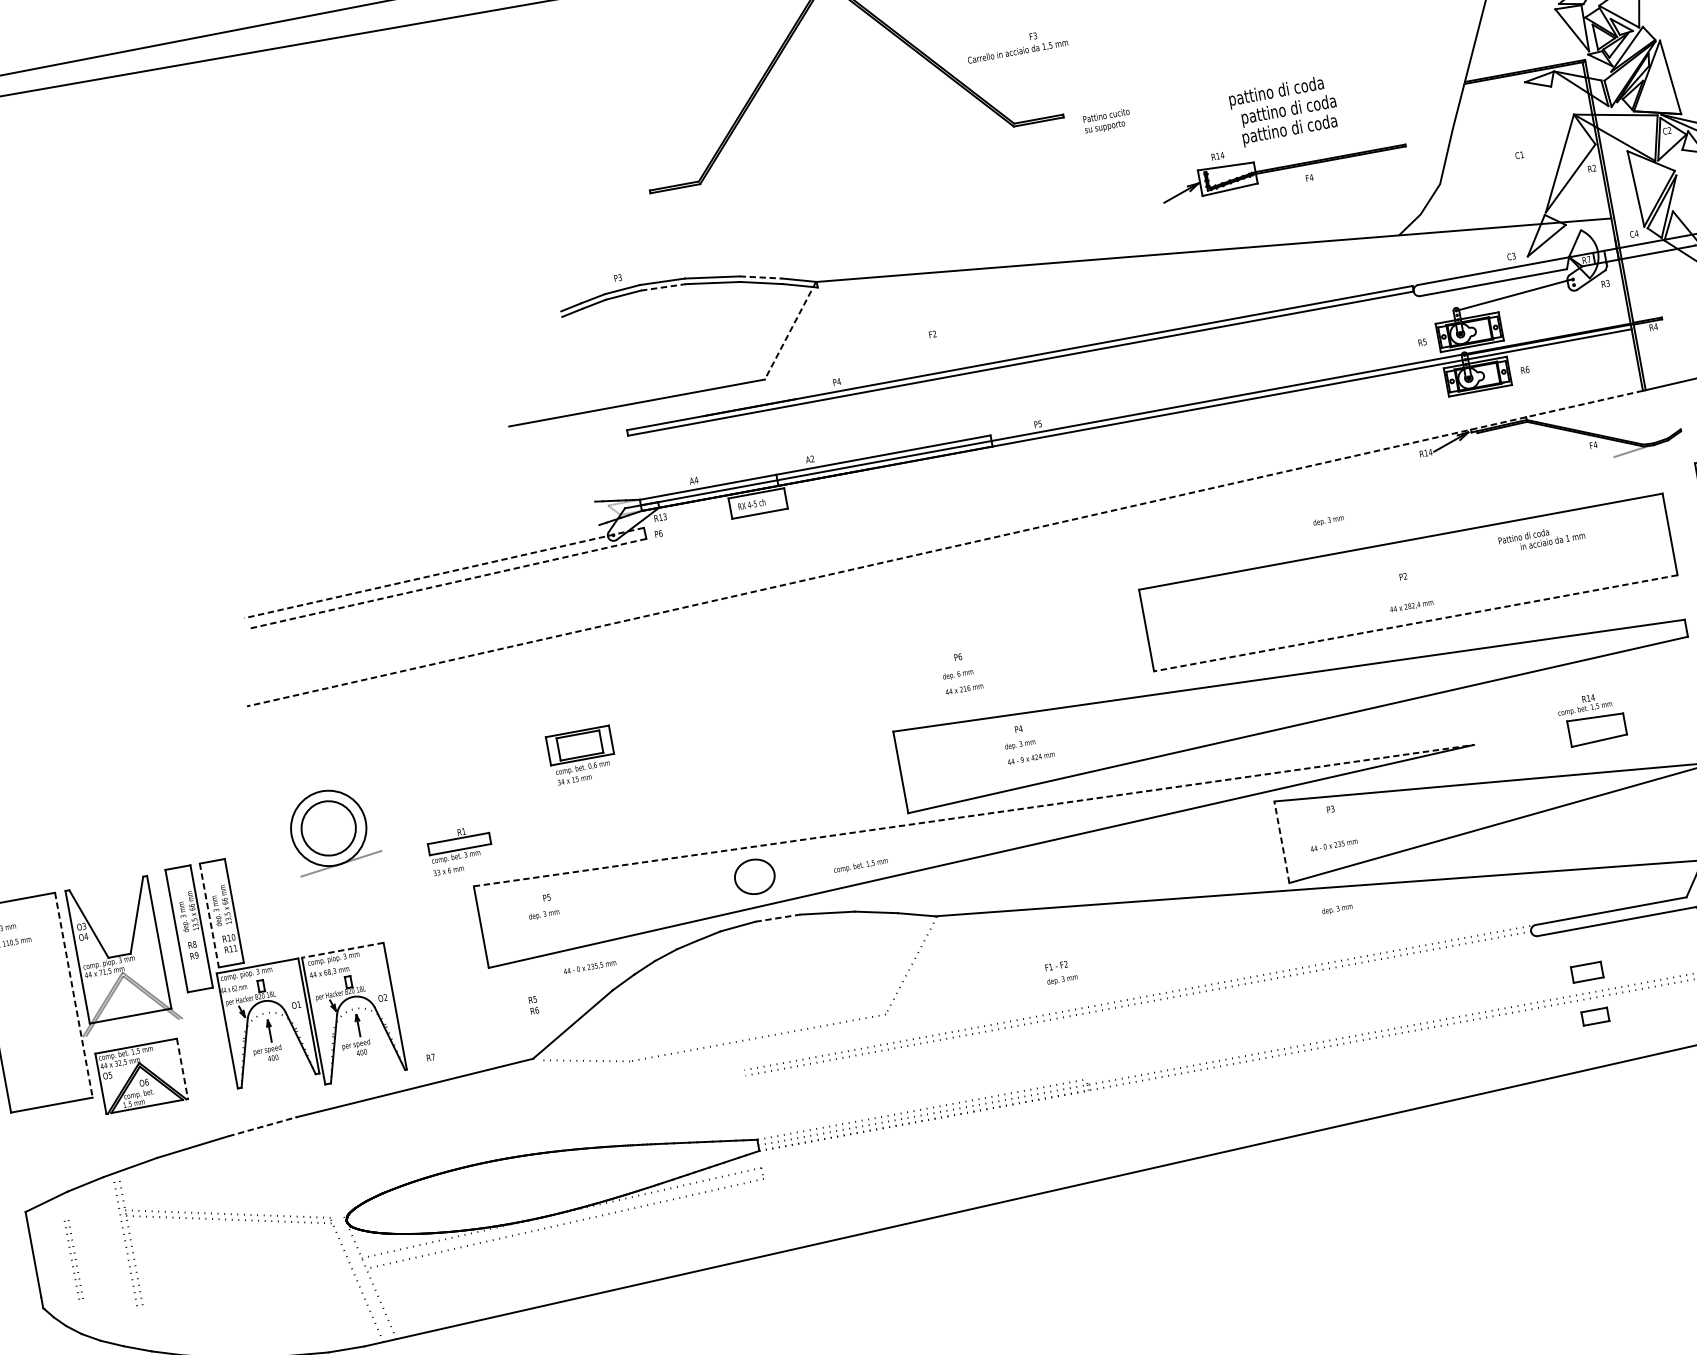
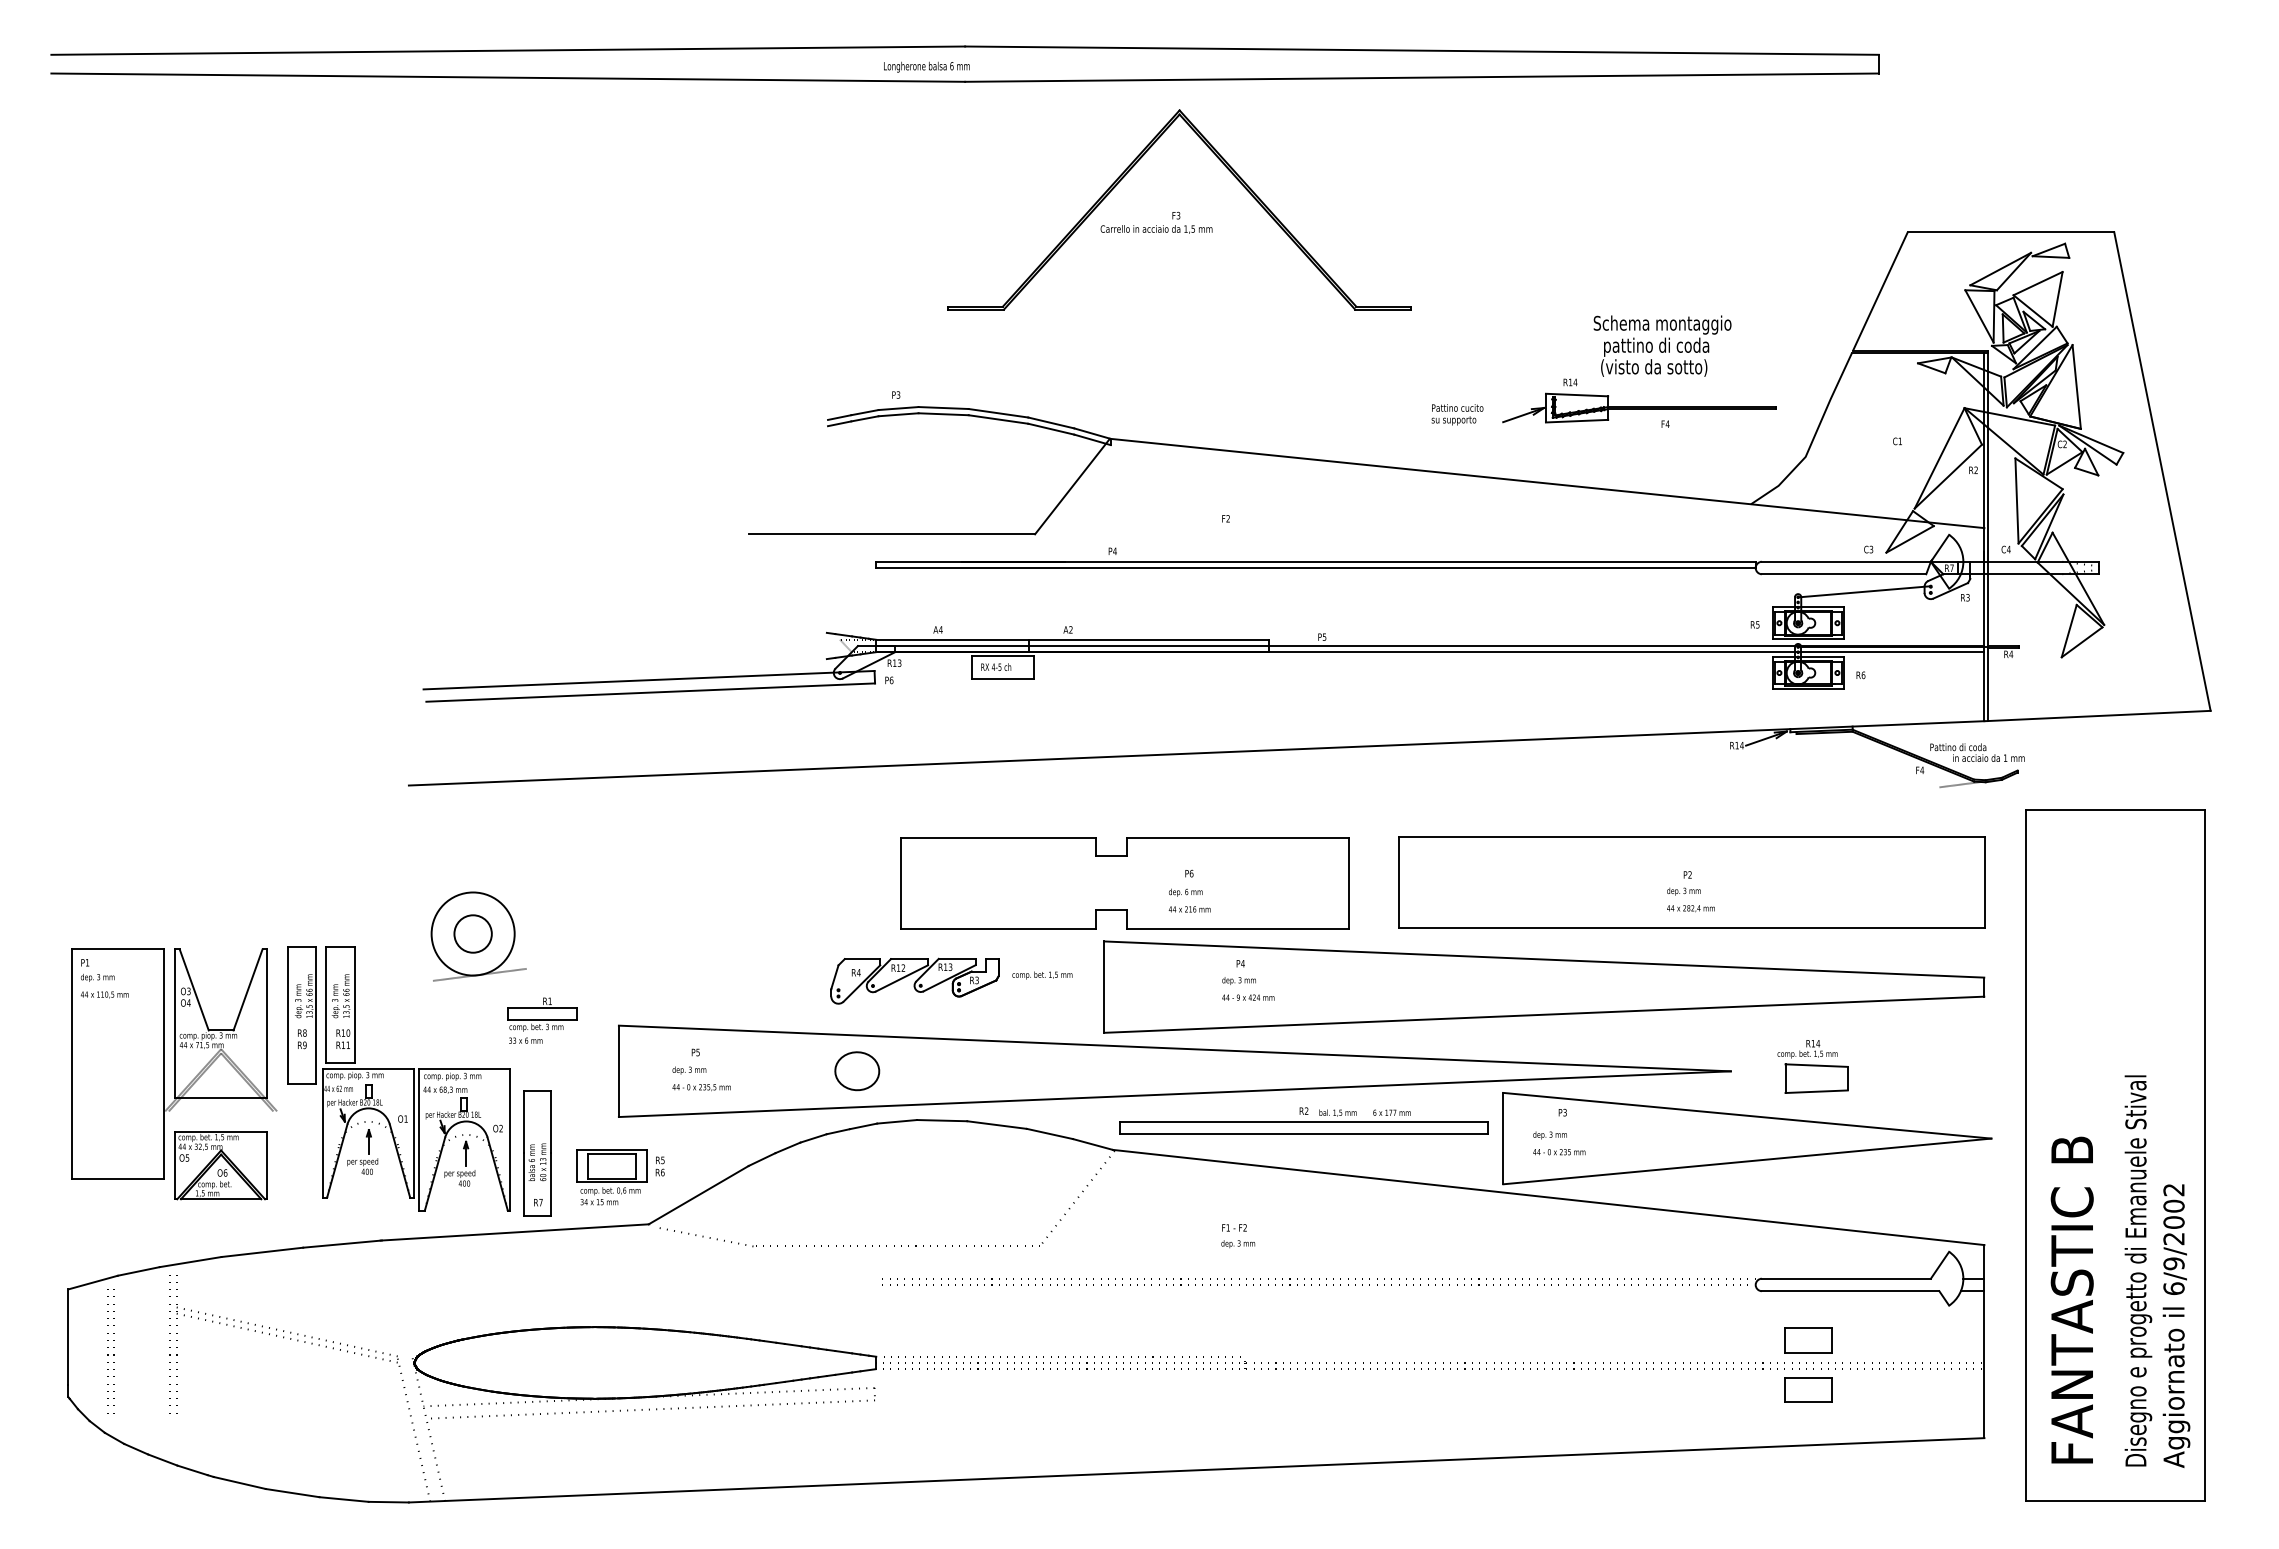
text: (1016, 45) -> (1156, 222), moved
text: (1290, 89) -> (1662, 324), pattino di coda -> Schema montaggio
text: (1107, 121) -> (1457, 414), moved
text: (1290, 130) -> (1654, 368), pattino di coda -> (visto da sotto)
line: (761, 277) -> (1051, 422), dashed -> solid
line: (664, 287) -> (944, 414), dashed -> solid
line: (790, 330) -> (1072, 486), dashed -> solid
text: (1328, 520) -> (1683, 891), moved
text: (1541, 537) -> (1977, 752), moved
line: (944, 548) -> (1196, 753), dashed -> solid
line: (444, 573) -> (649, 680), dashed -> solid
line: (447, 583) -> (650, 692), dashed -> solid
line: (1415, 622) -> (1691, 927), dashed -> solid
part: (901, 676) -> (1124, 883), added
part: (1591, 718) -> (1812, 1066), moved
part: (581, 755) -> (611, 1177), moved
part: (730, 797) -> (914, 980), added
line: (974, 815) -> (1175, 1048), dashed -> solid
circle: (328, 828) -> (472, 933), size x0.62
line: (1282, 842) -> (1503, 1138), dashed -> solid
part: (460, 849) -> (542, 1020), moved
part: (1100, 858) -> (1303, 1120), added
text: (860, 865) -> (1042, 975), moved
part: (755, 877) -> (857, 1071), moved
text: (1336, 909) -> (1549, 1135), moved
line: (209, 916) -> (326, 1005), dashed -> solid
line: (778, 917) -> (942, 1120), dashed -> solid
line: (343, 949) -> (464, 1068), dashed -> solid
text: (589, 967) -> (701, 1087), moved
part: (1587, 972) -> (1808, 1340), size x1.43
line: (73, 995) -> (163, 1064), dashed -> solid
part: (422, 1013) -> (537, 1153), added
part: (1595, 1016) -> (1808, 1389), size x1.67
line: (182, 1068) -> (266, 1165), dashed -> solid
line: (262, 1126) -> (342, 1244), dashed -> solid
part: (73, 1260) -> (110, 1351), size x1.43

